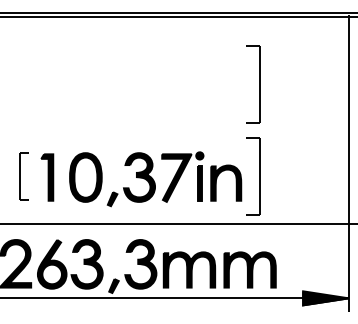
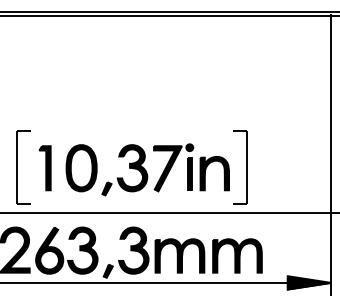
part: (253, 85) -> (240, 80), removed
part: (24, 176) -> (23, 167), size x1.67

